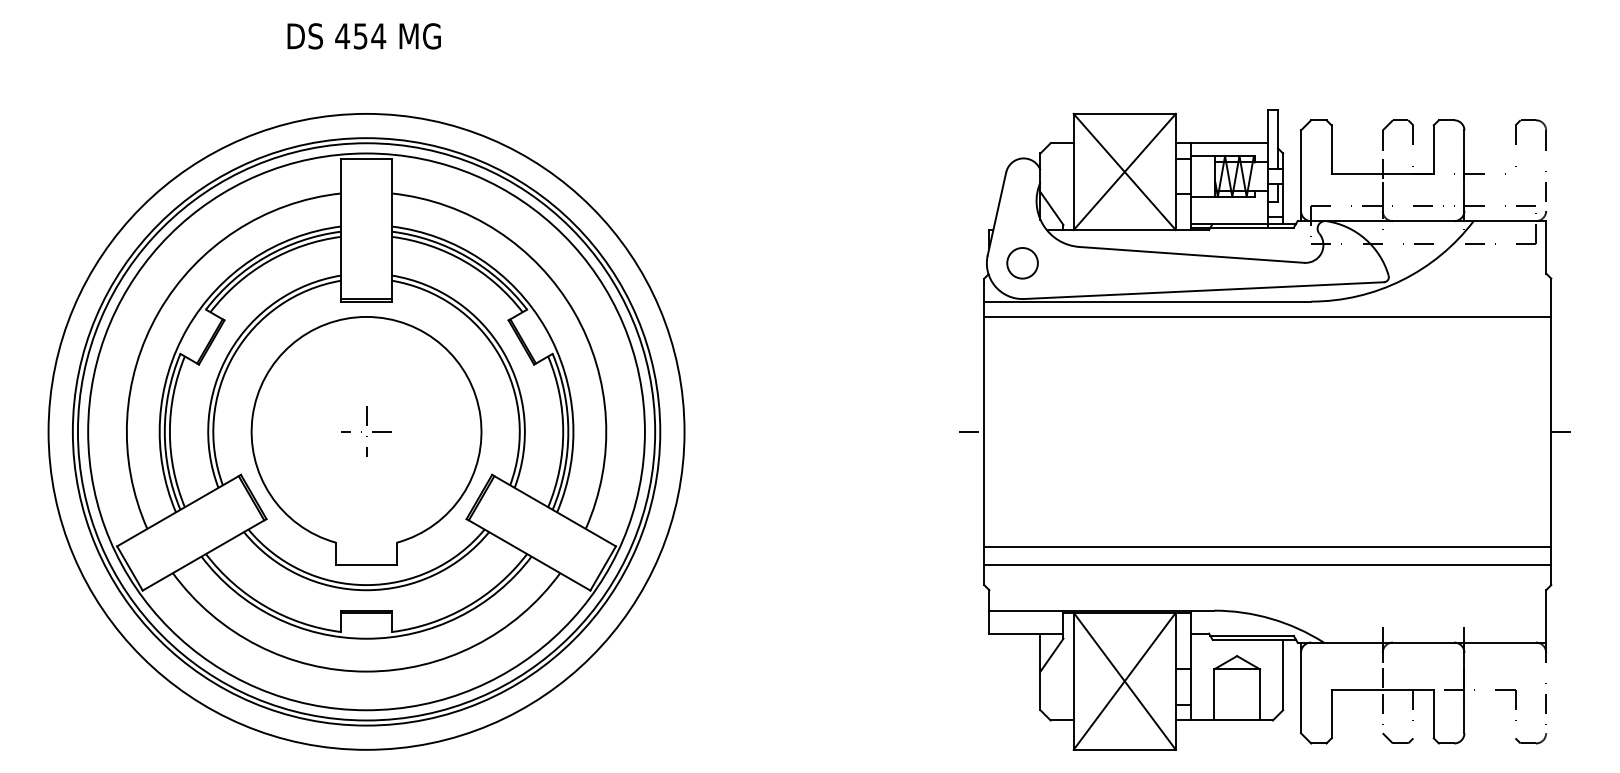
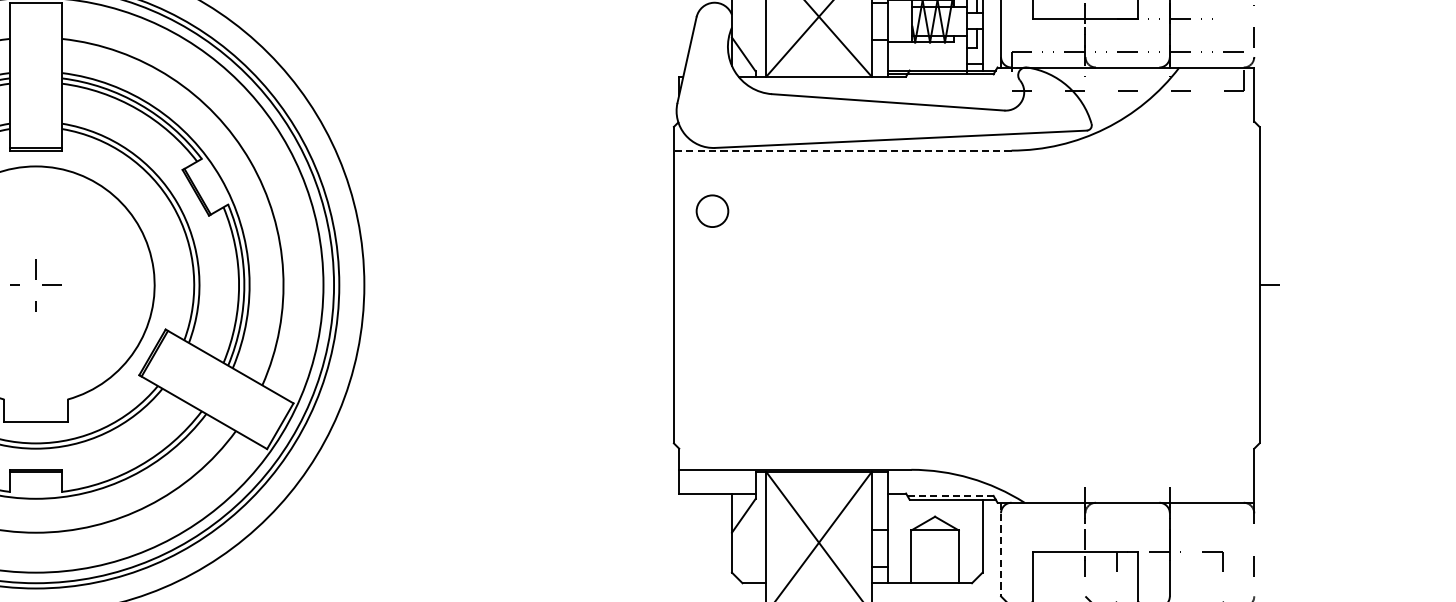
circle: (1022, 263) -> (712, 211), moved
line: (1147, 301) -> (842, 150), solid -> dashed
line: (1267, 316) -> (966, 165), removed
line: (971, 431) -> (660, 284), removed
line: (1267, 546) -> (966, 403), removed
line: (1267, 564) -> (966, 422), removed
line: (1252, 635) -> (950, 495), solid -> dashed
line: (1300, 688) -> (1000, 550), solid -> dashed

